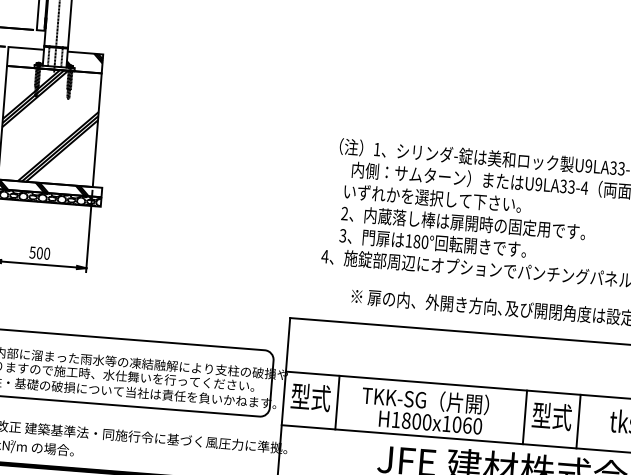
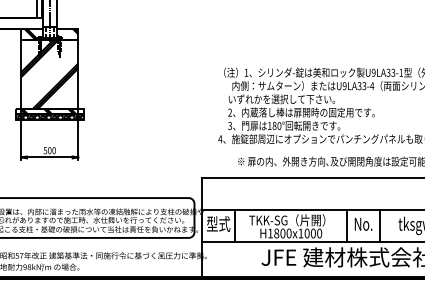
hatch: (23, 57) -> (30, 34), added
text: (552, 415) -> (363, 223), 型式 -> No.
text: (467, 425) -> (313, 233), H1800x1060 -> H1800x1000

